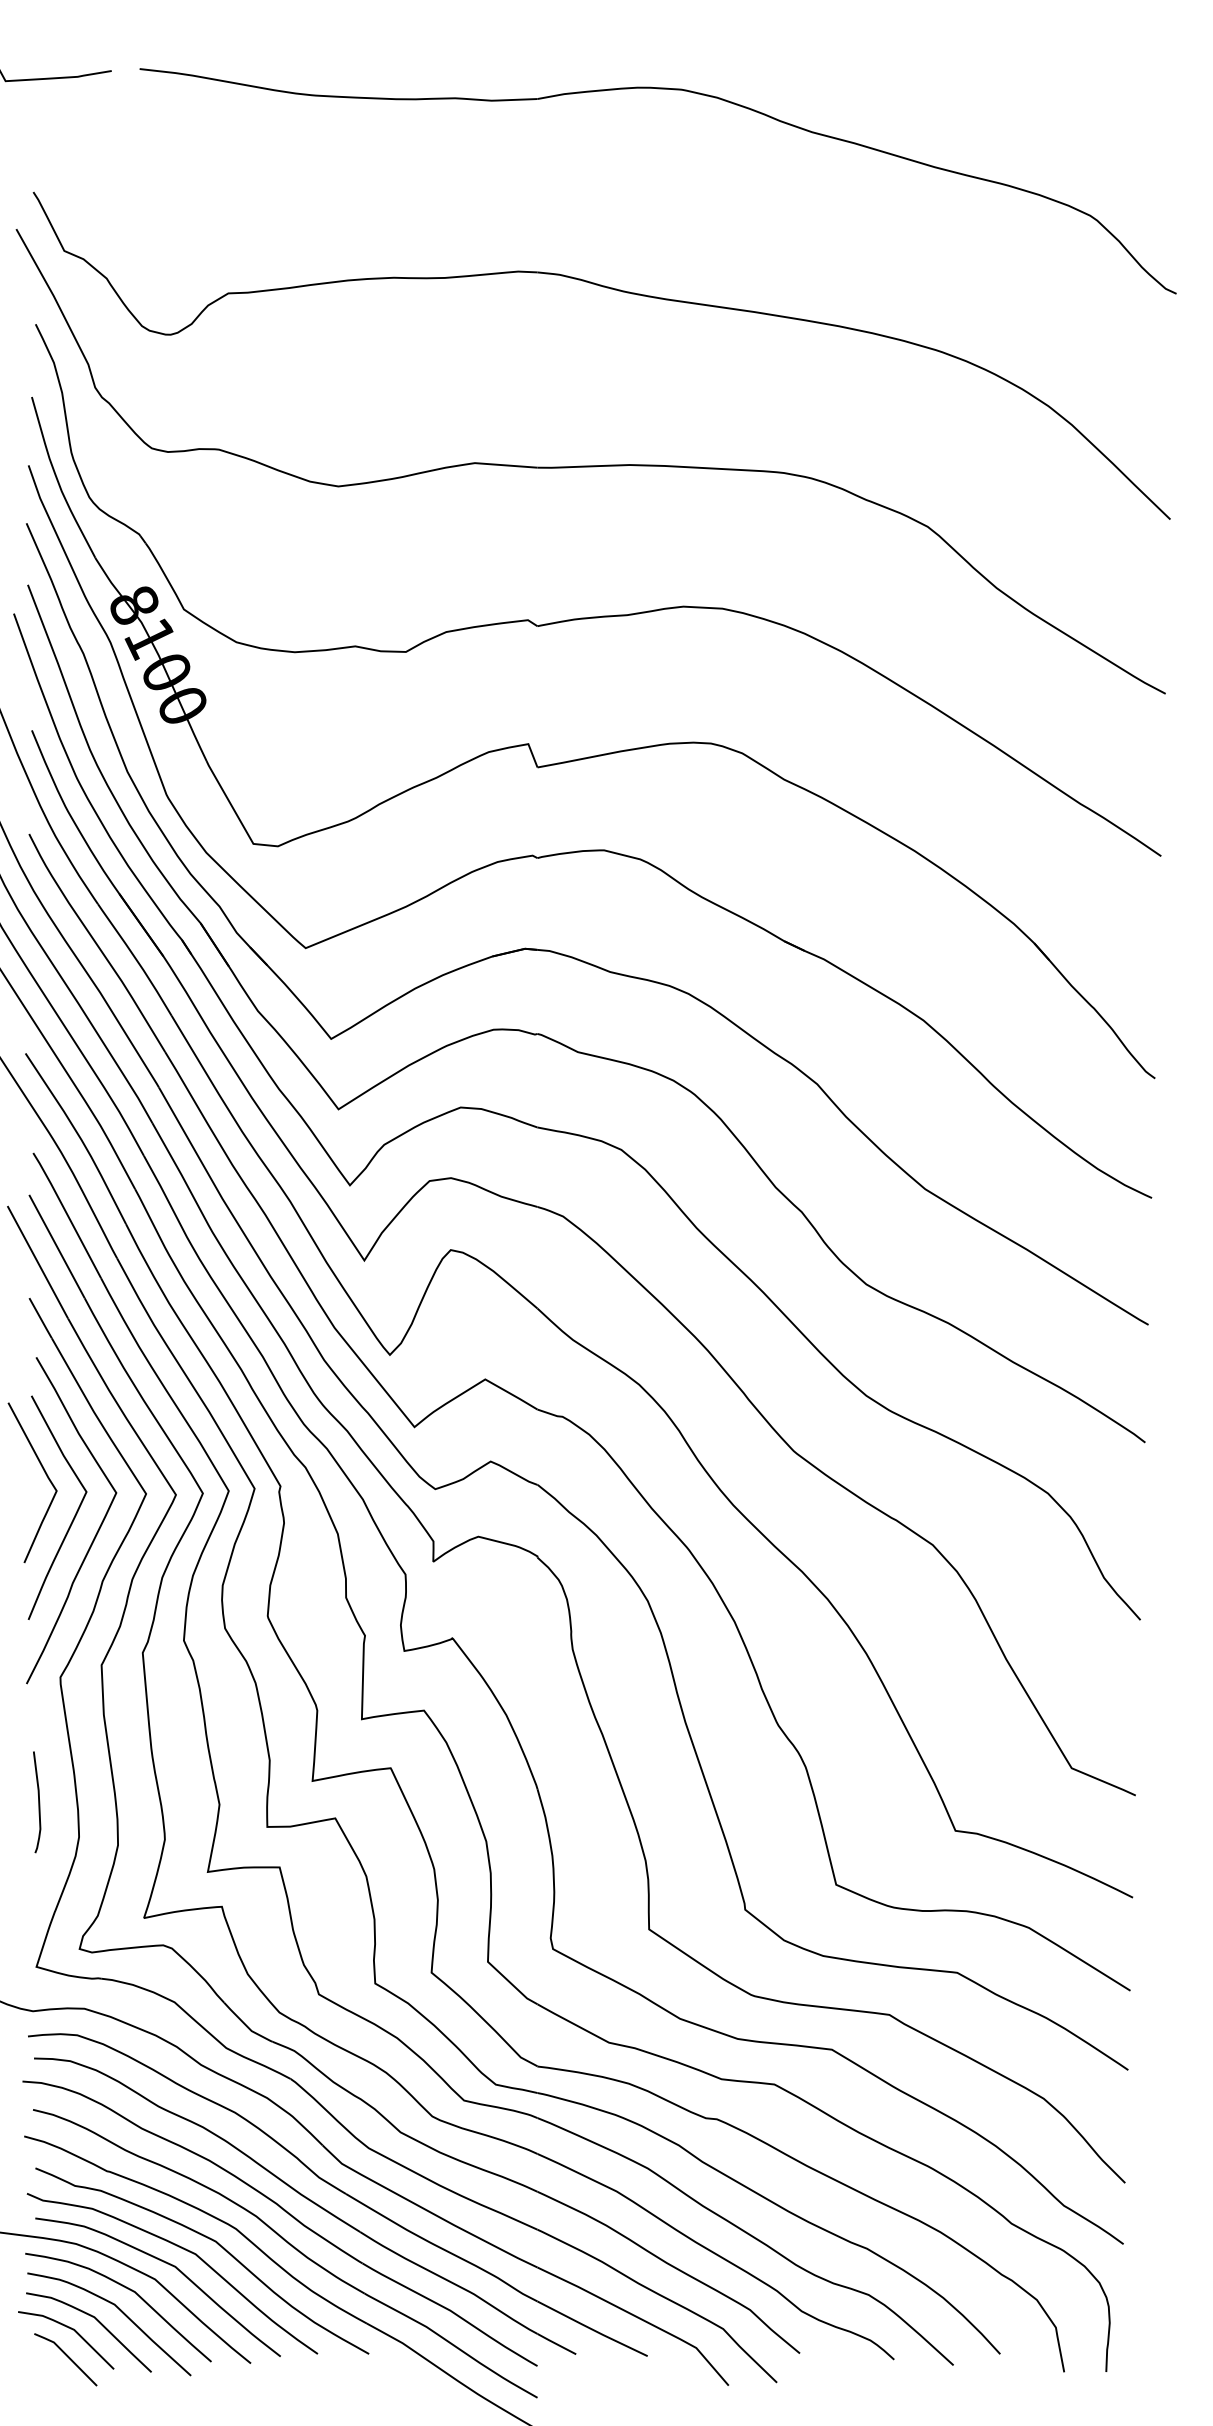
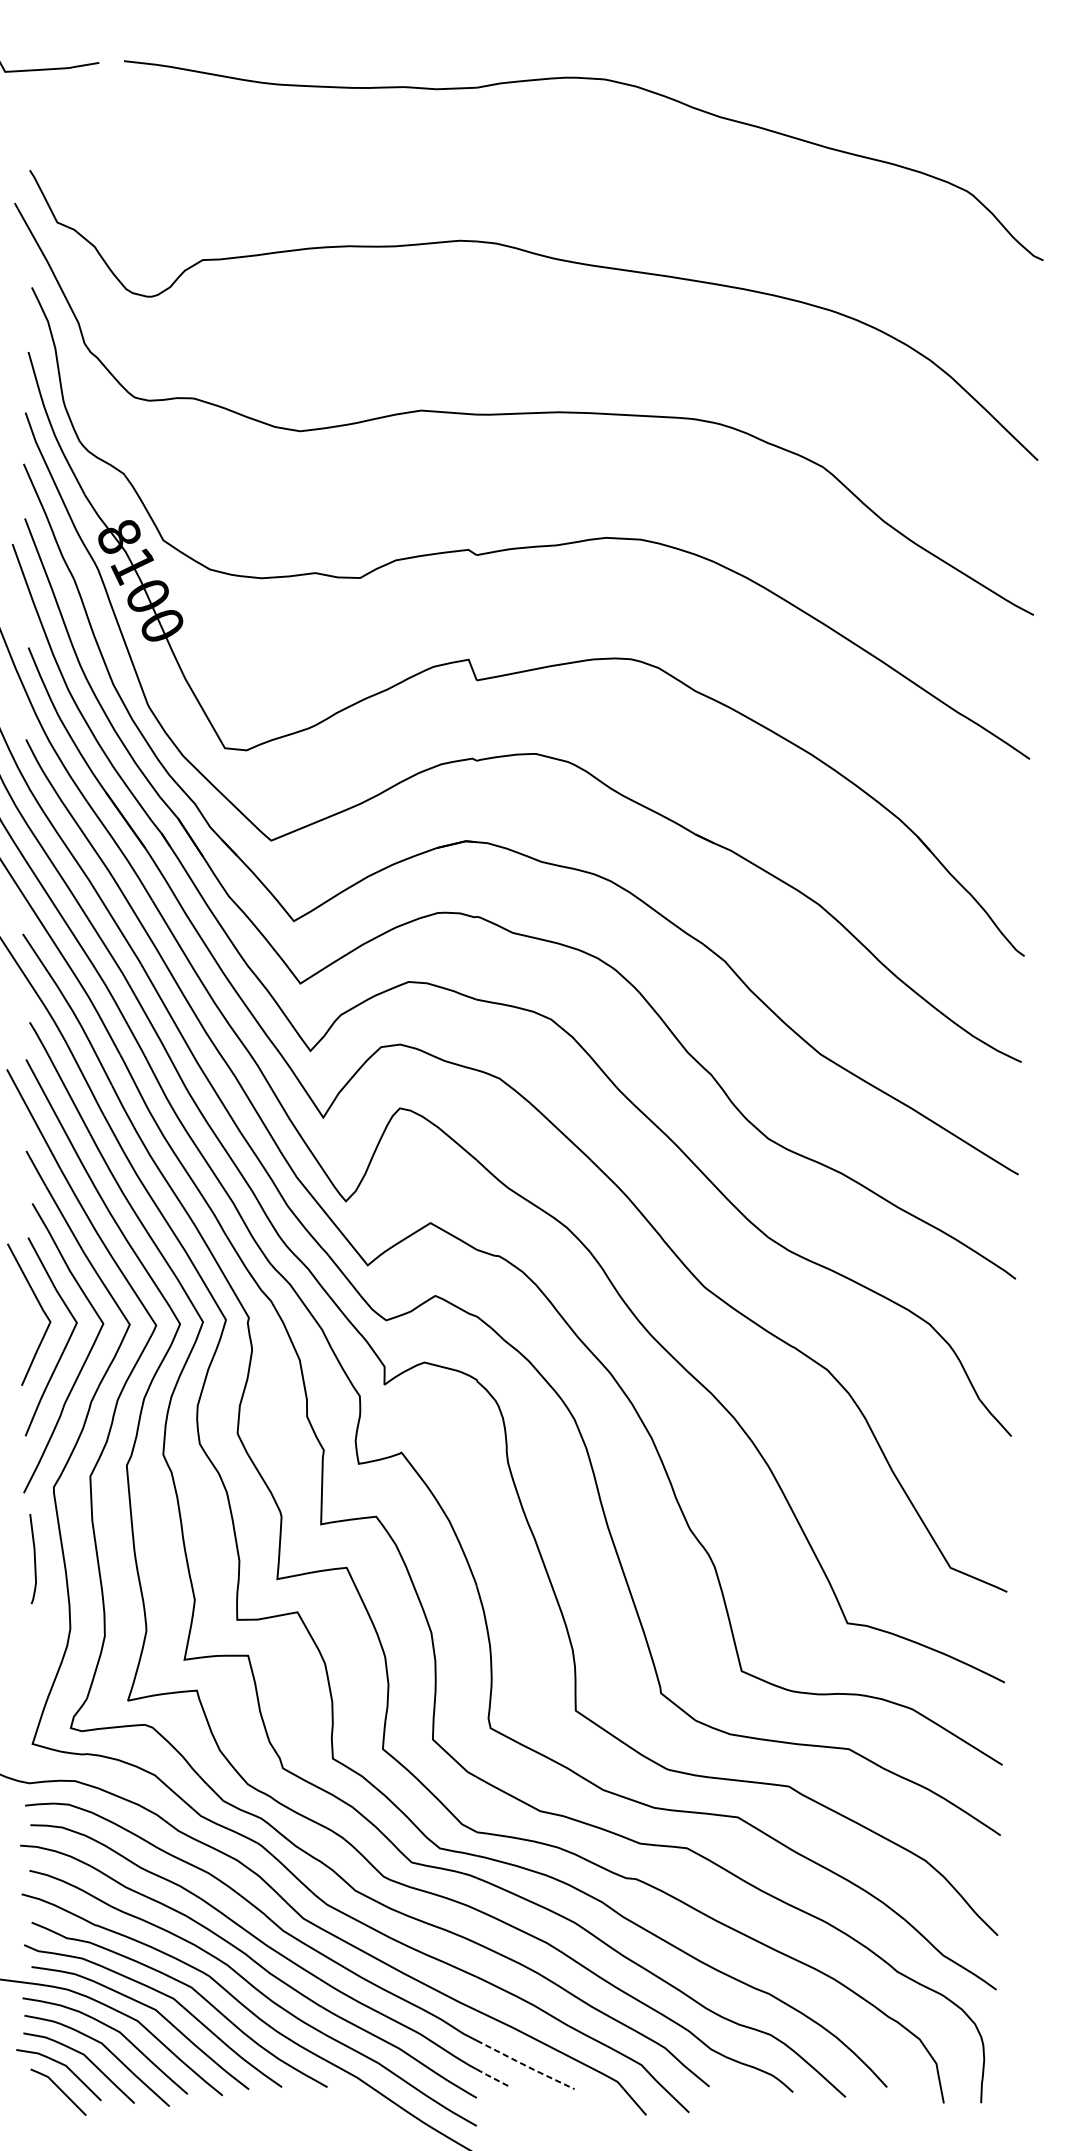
curve: (38, 1802) -> (34, 1559), moved
line: (593, 2329) -> (526, 2065), solid -> dashed
line: (556, 2344) -> (493, 2078), solid -> dashed

